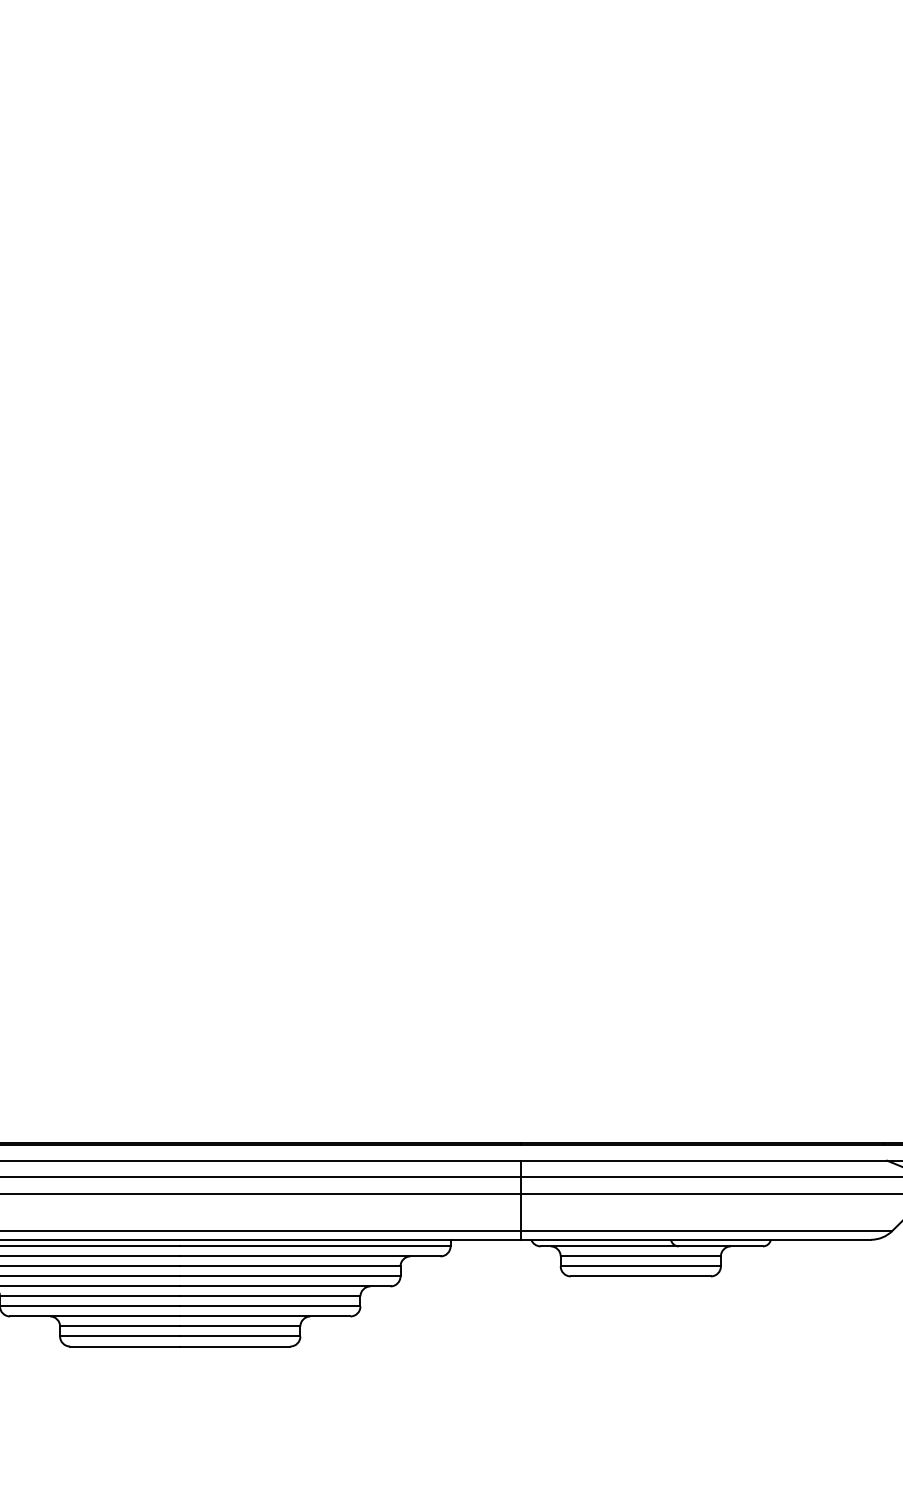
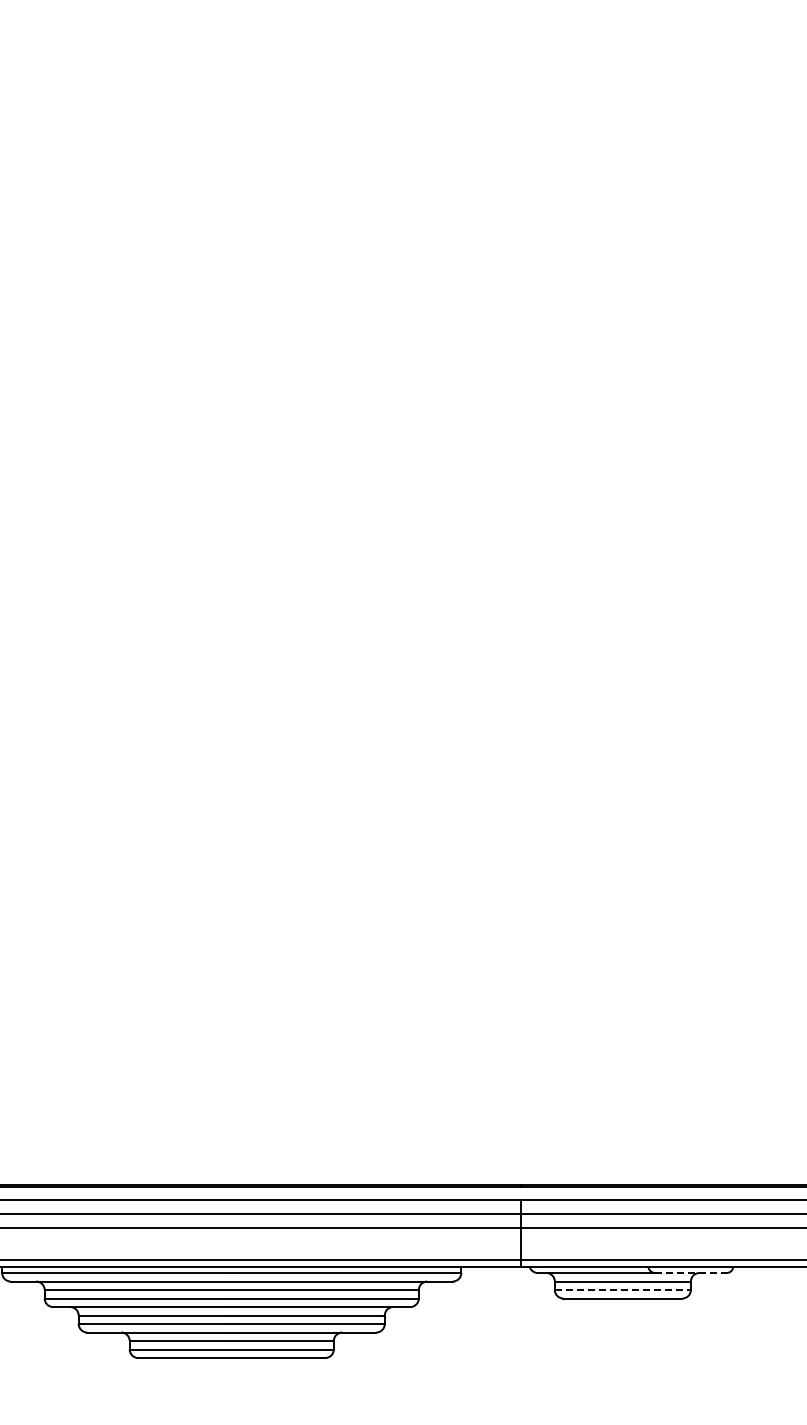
line: (720, 1246) -> (690, 1273), solid -> dashed
line: (641, 1266) -> (623, 1290), solid -> dashed

